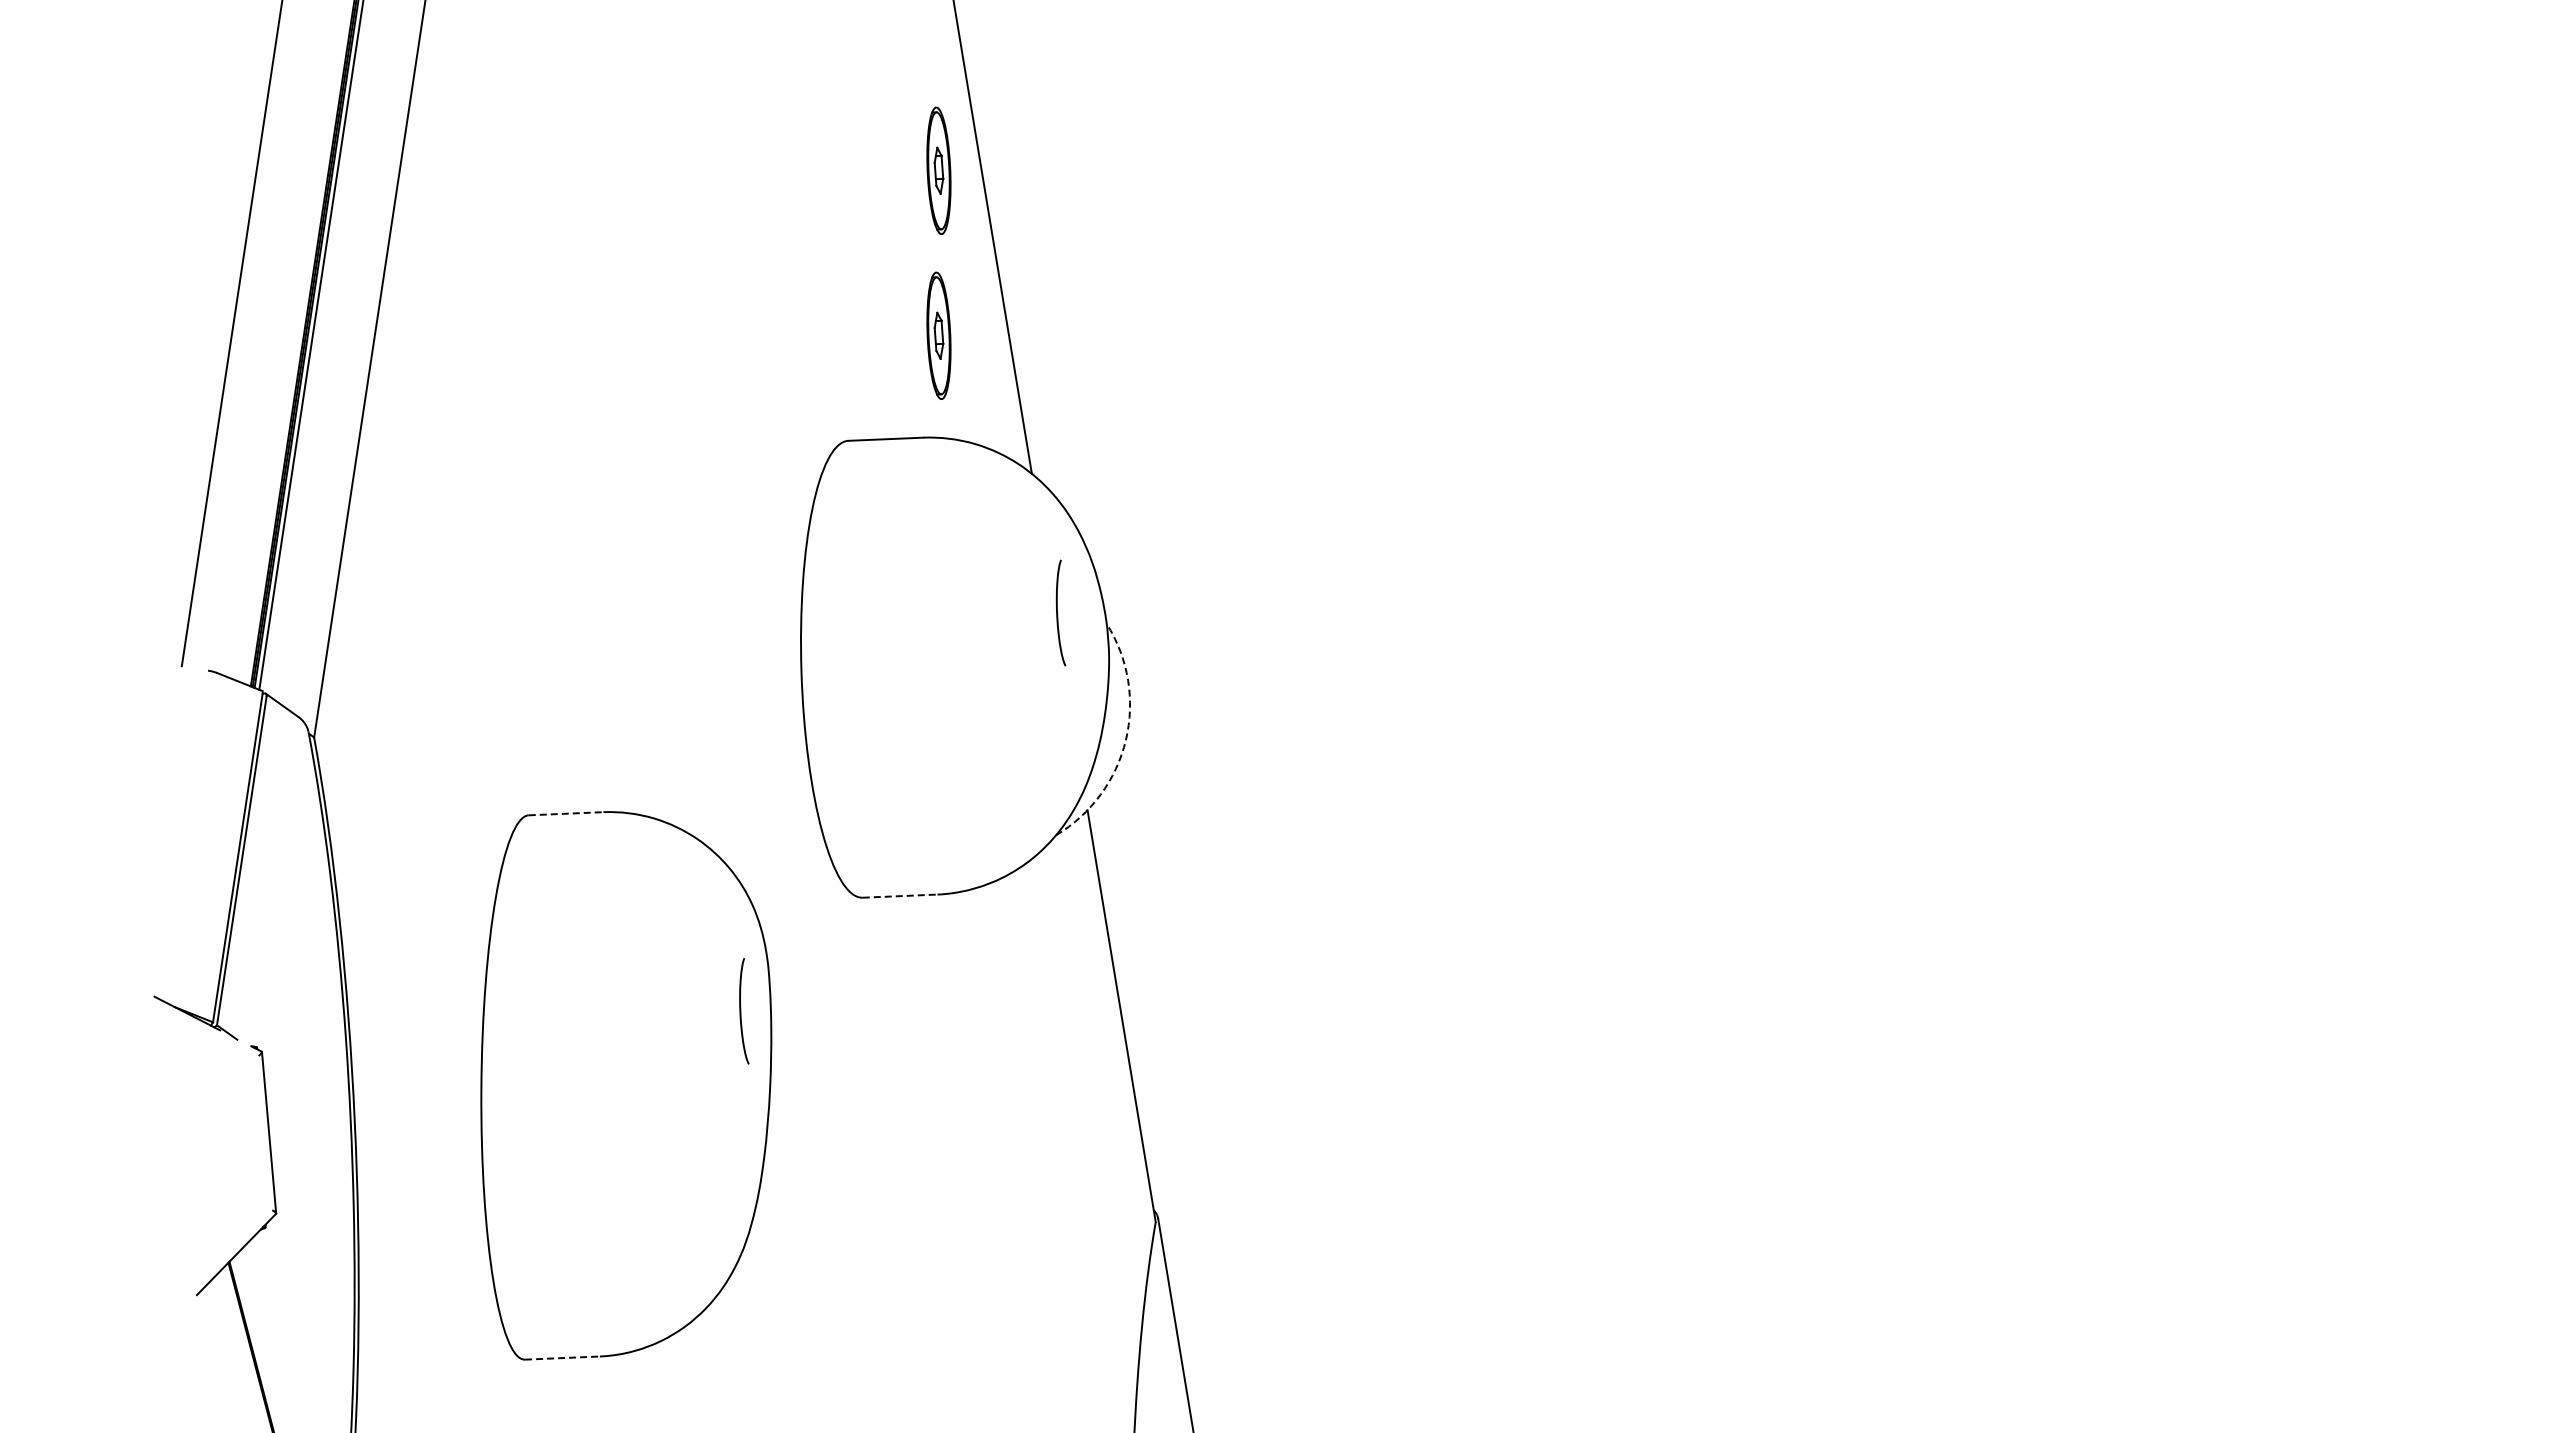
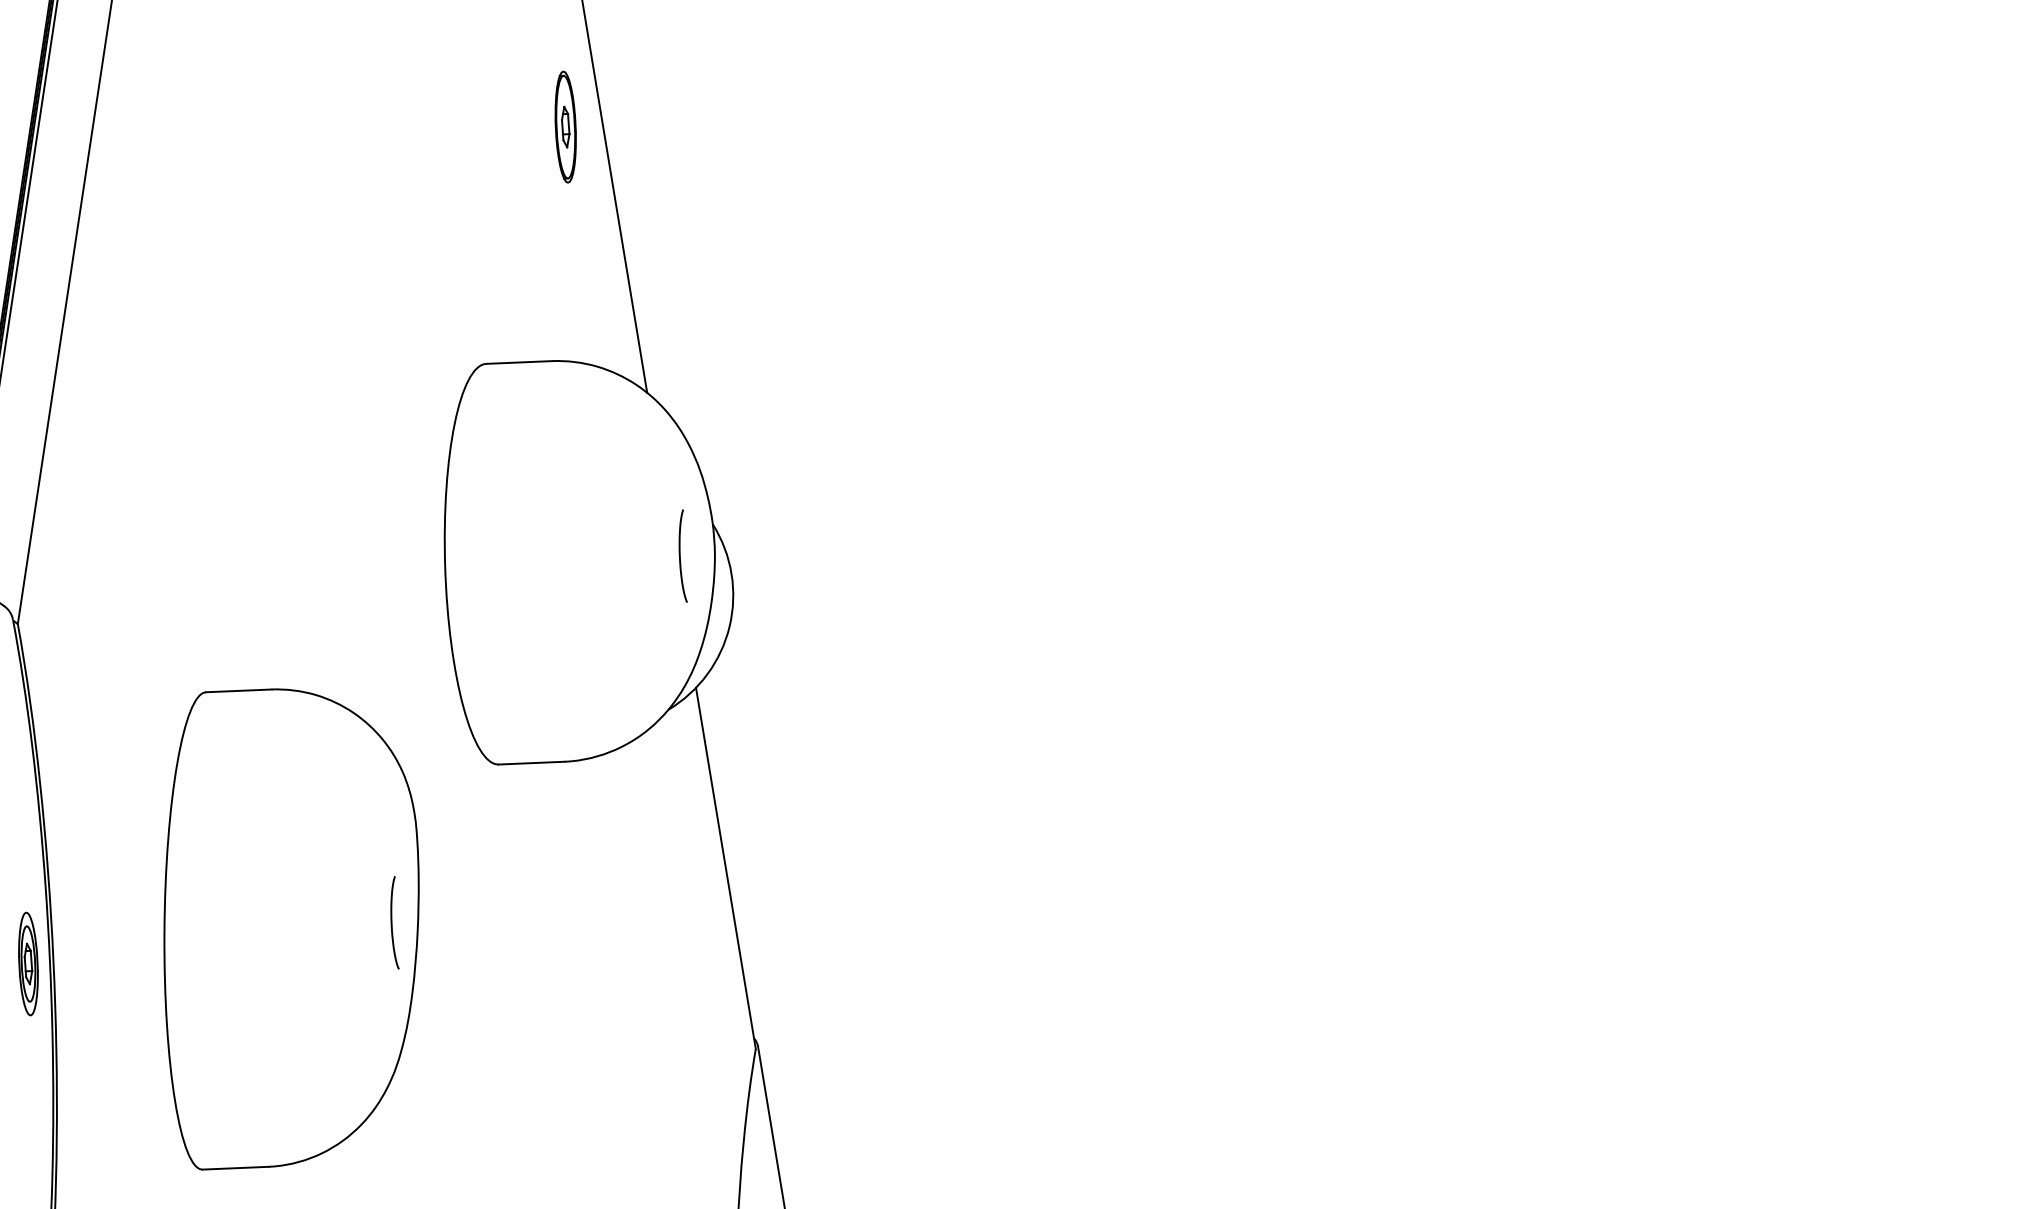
part: (938, 335) -> (565, 271), removed
curve: (1058, 614) -> (681, 557), moved
arc: (1125, 740) -> (729, 626), dashed -> solid
line: (566, 813) -> (239, 690), dashed -> solid
line: (900, 896) -> (531, 763), dashed -> solid
curve: (741, 1011) -> (392, 923), moved
part: (325, 1124) -> (27, 963), added
line: (562, 1358) -> (235, 1168), dashed -> solid

